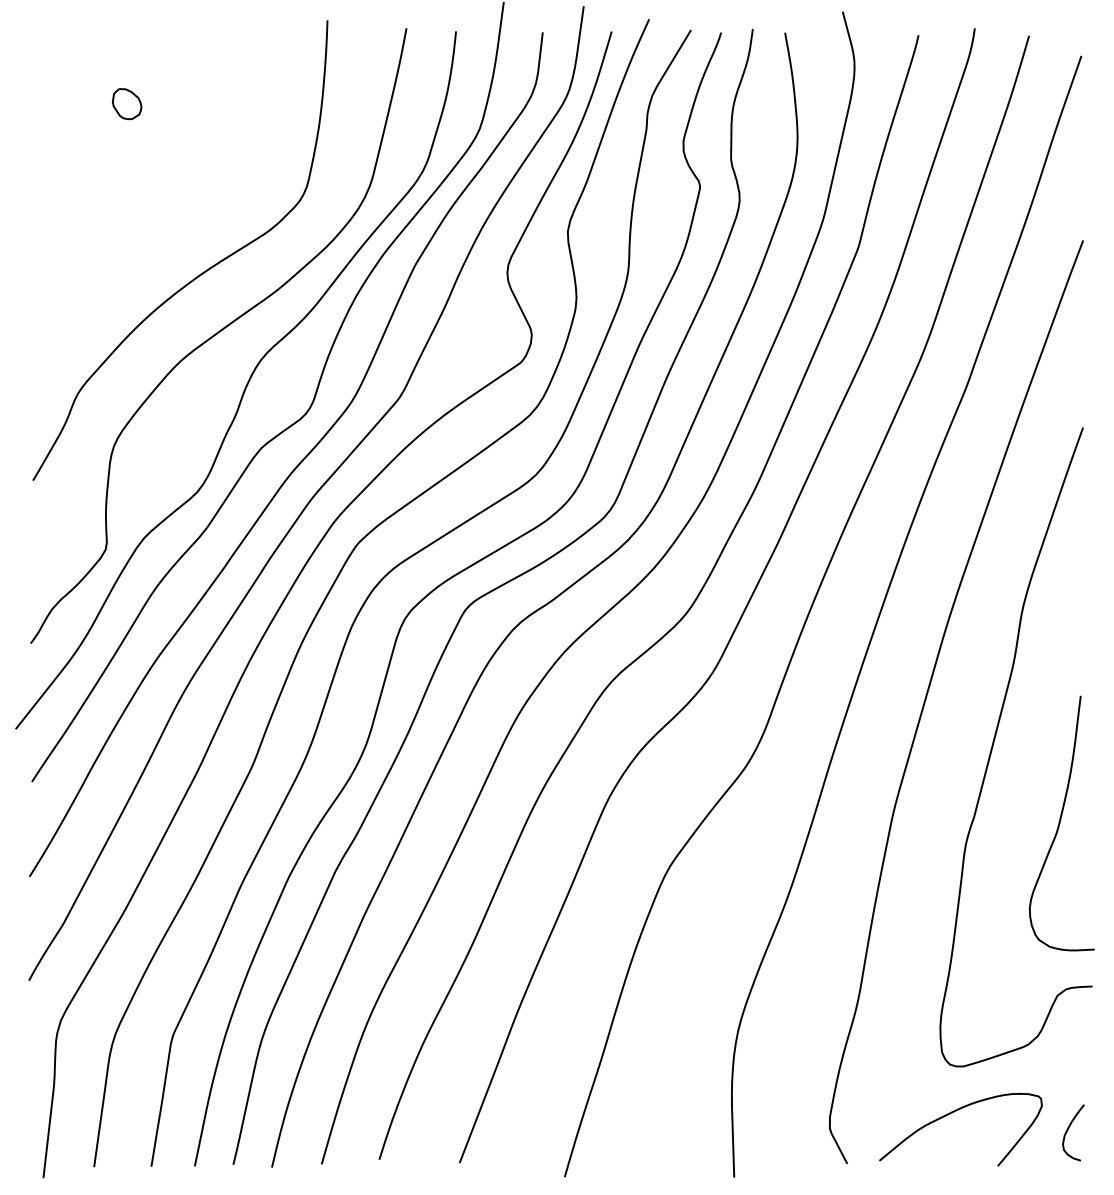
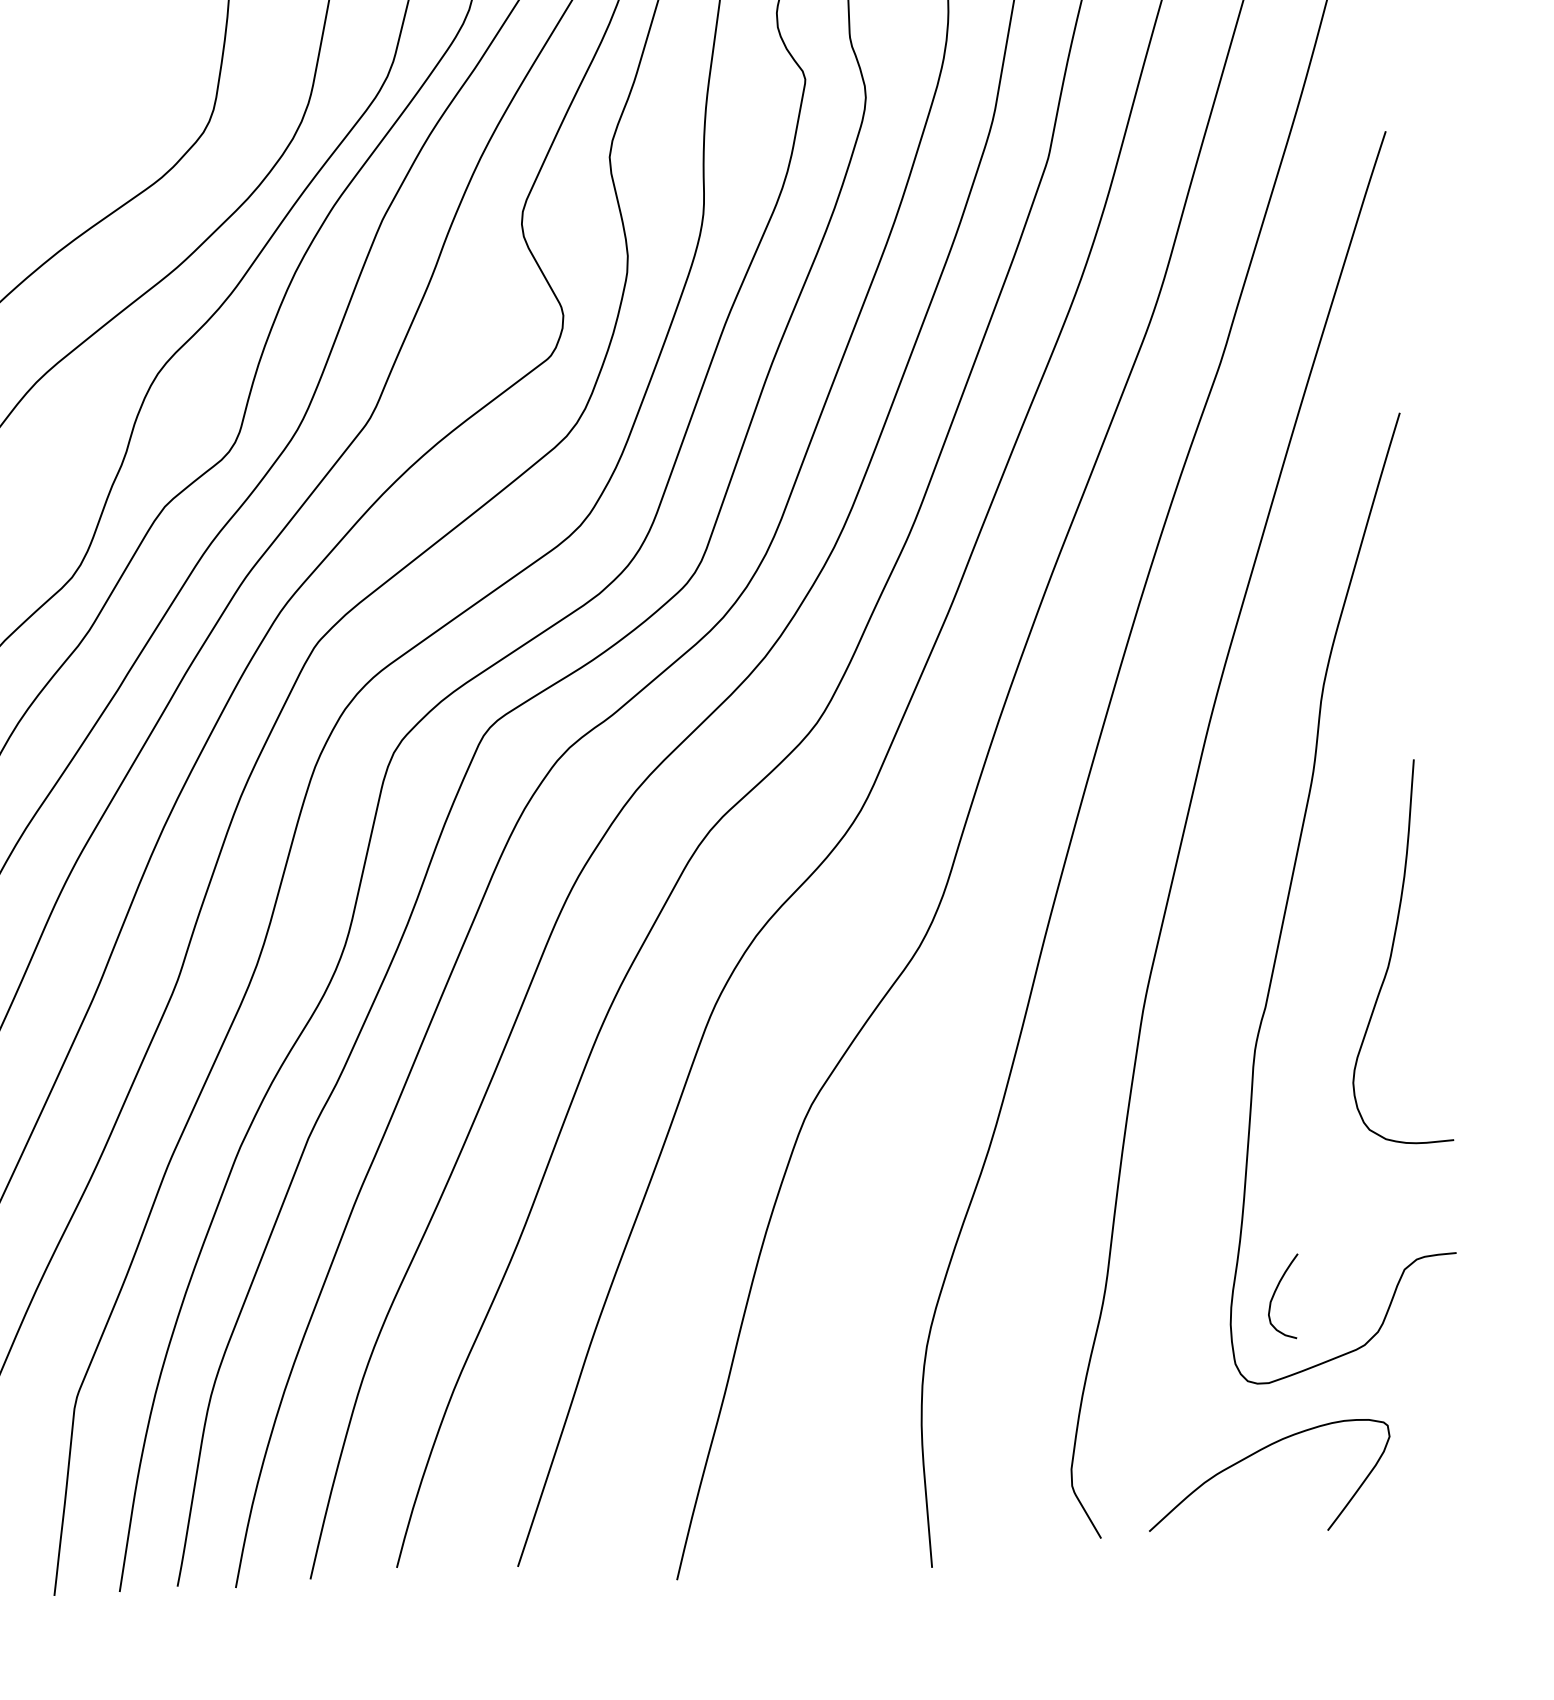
curve: (1060, 823) -> (1393, 953), moved
curve: (1068, 1130) -> (1276, 1293), moved

